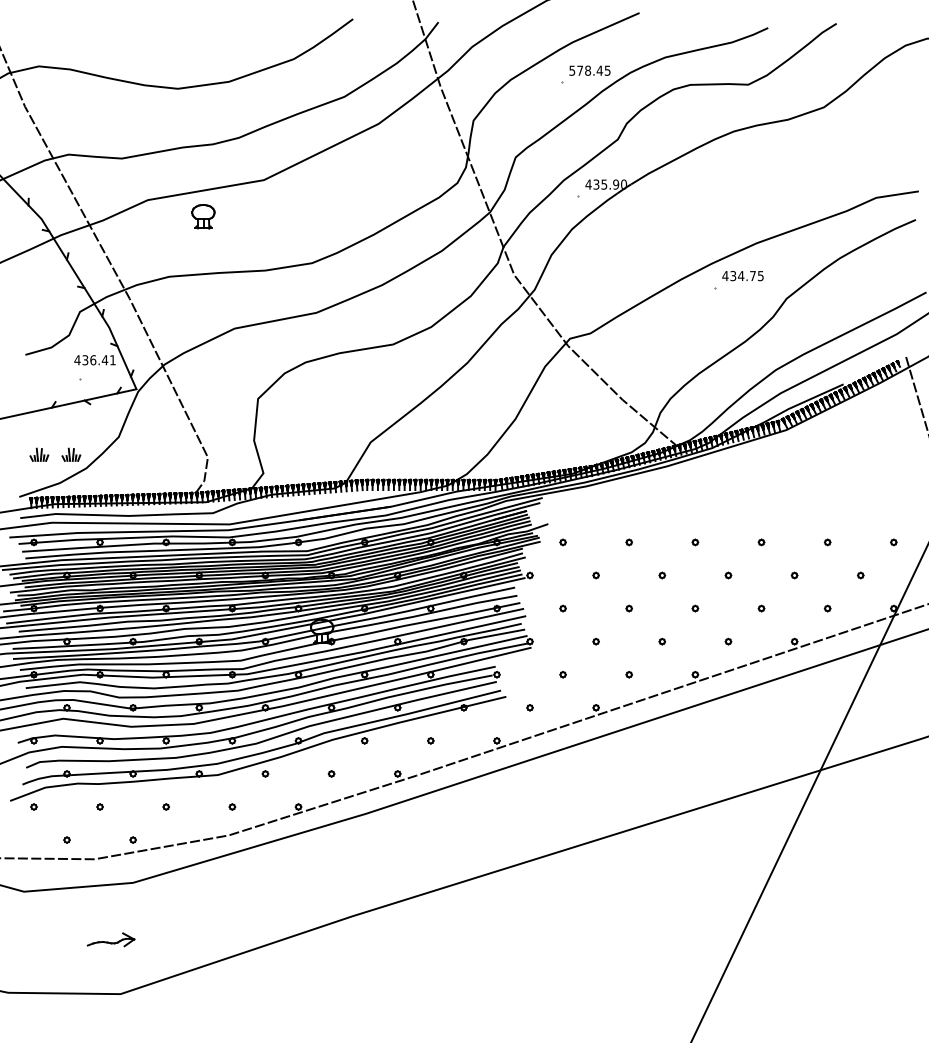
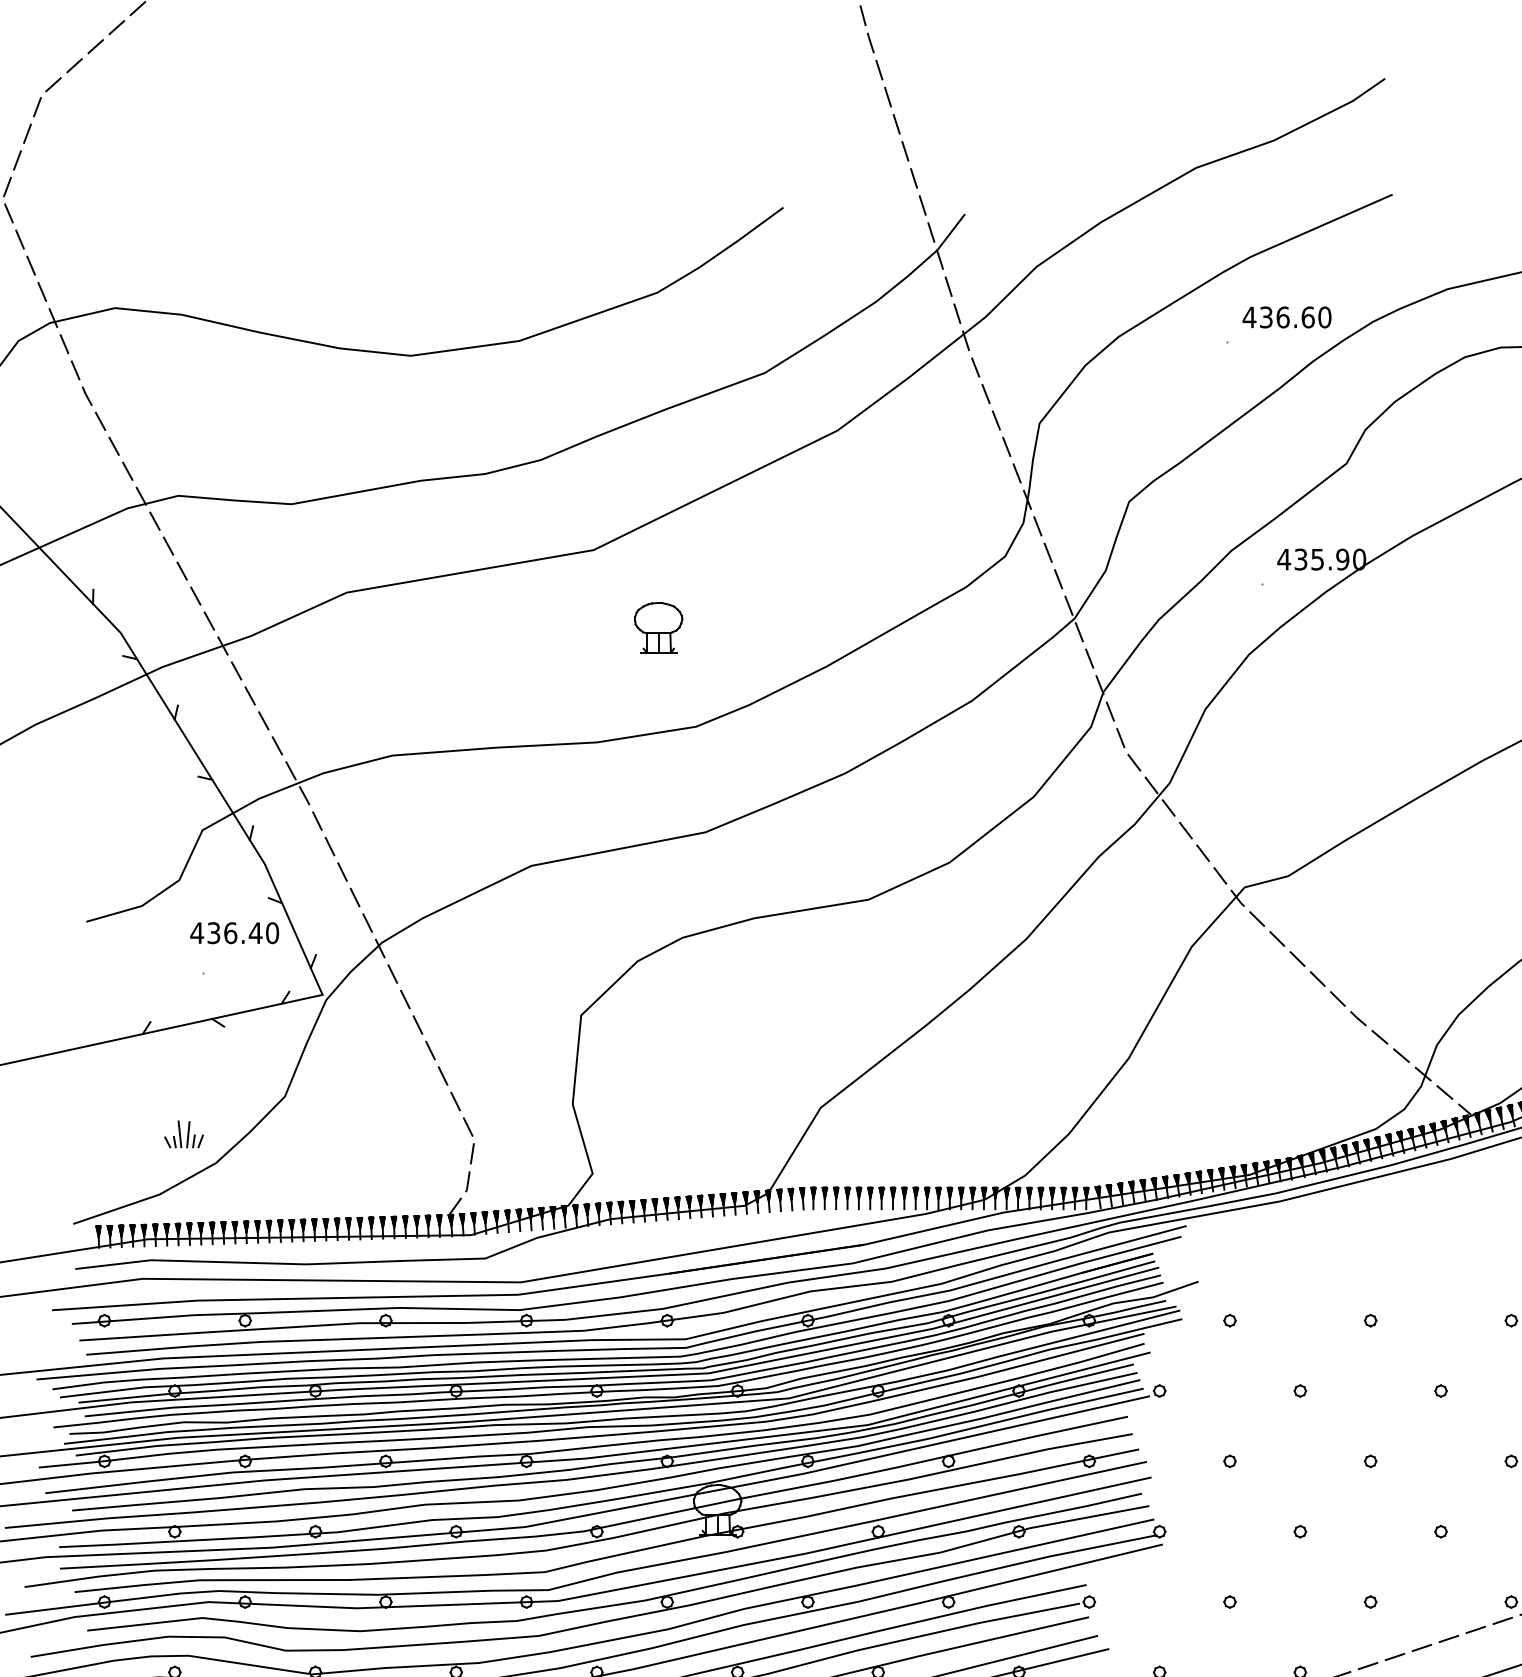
text: (589, 70) -> (1286, 316), 578.45 -> 436.60
part: (203, 216) -> (658, 627), moved
text: (112, 360) -> (271, 933), 436.41 -> 436.40
part: (39, 454) -> (116, 1133), removed

